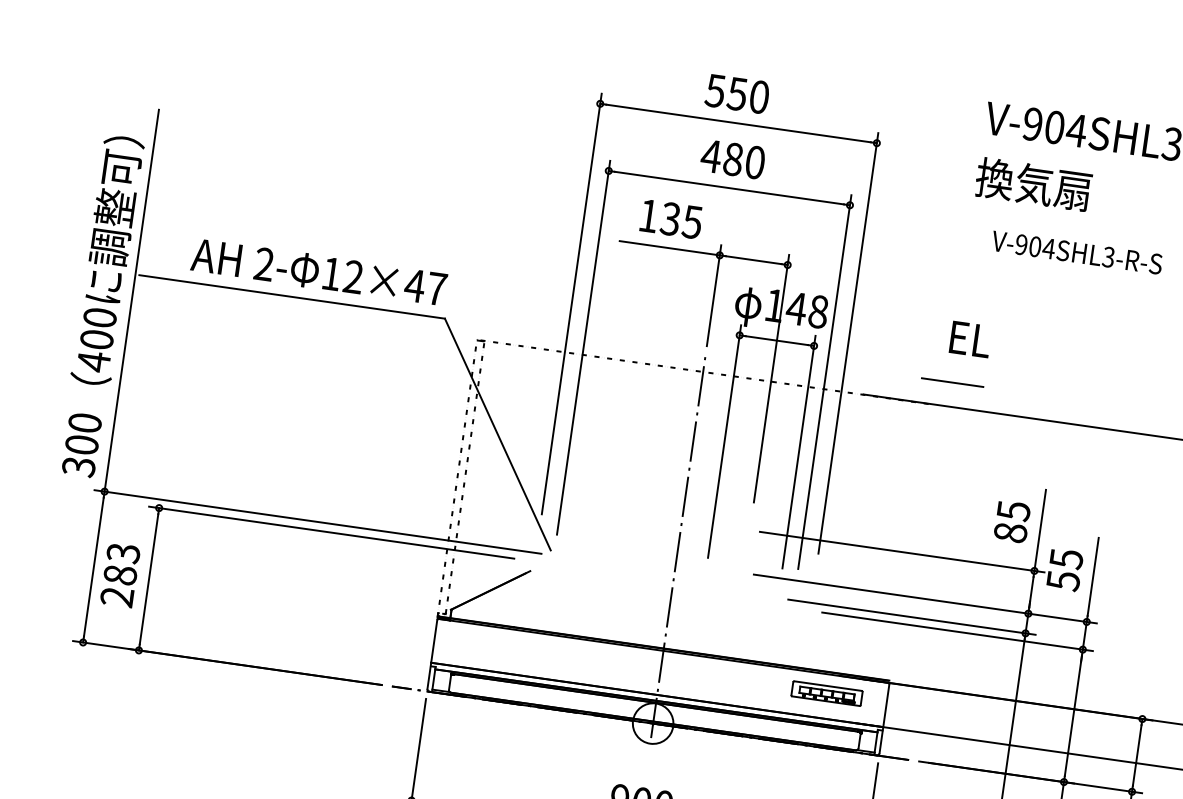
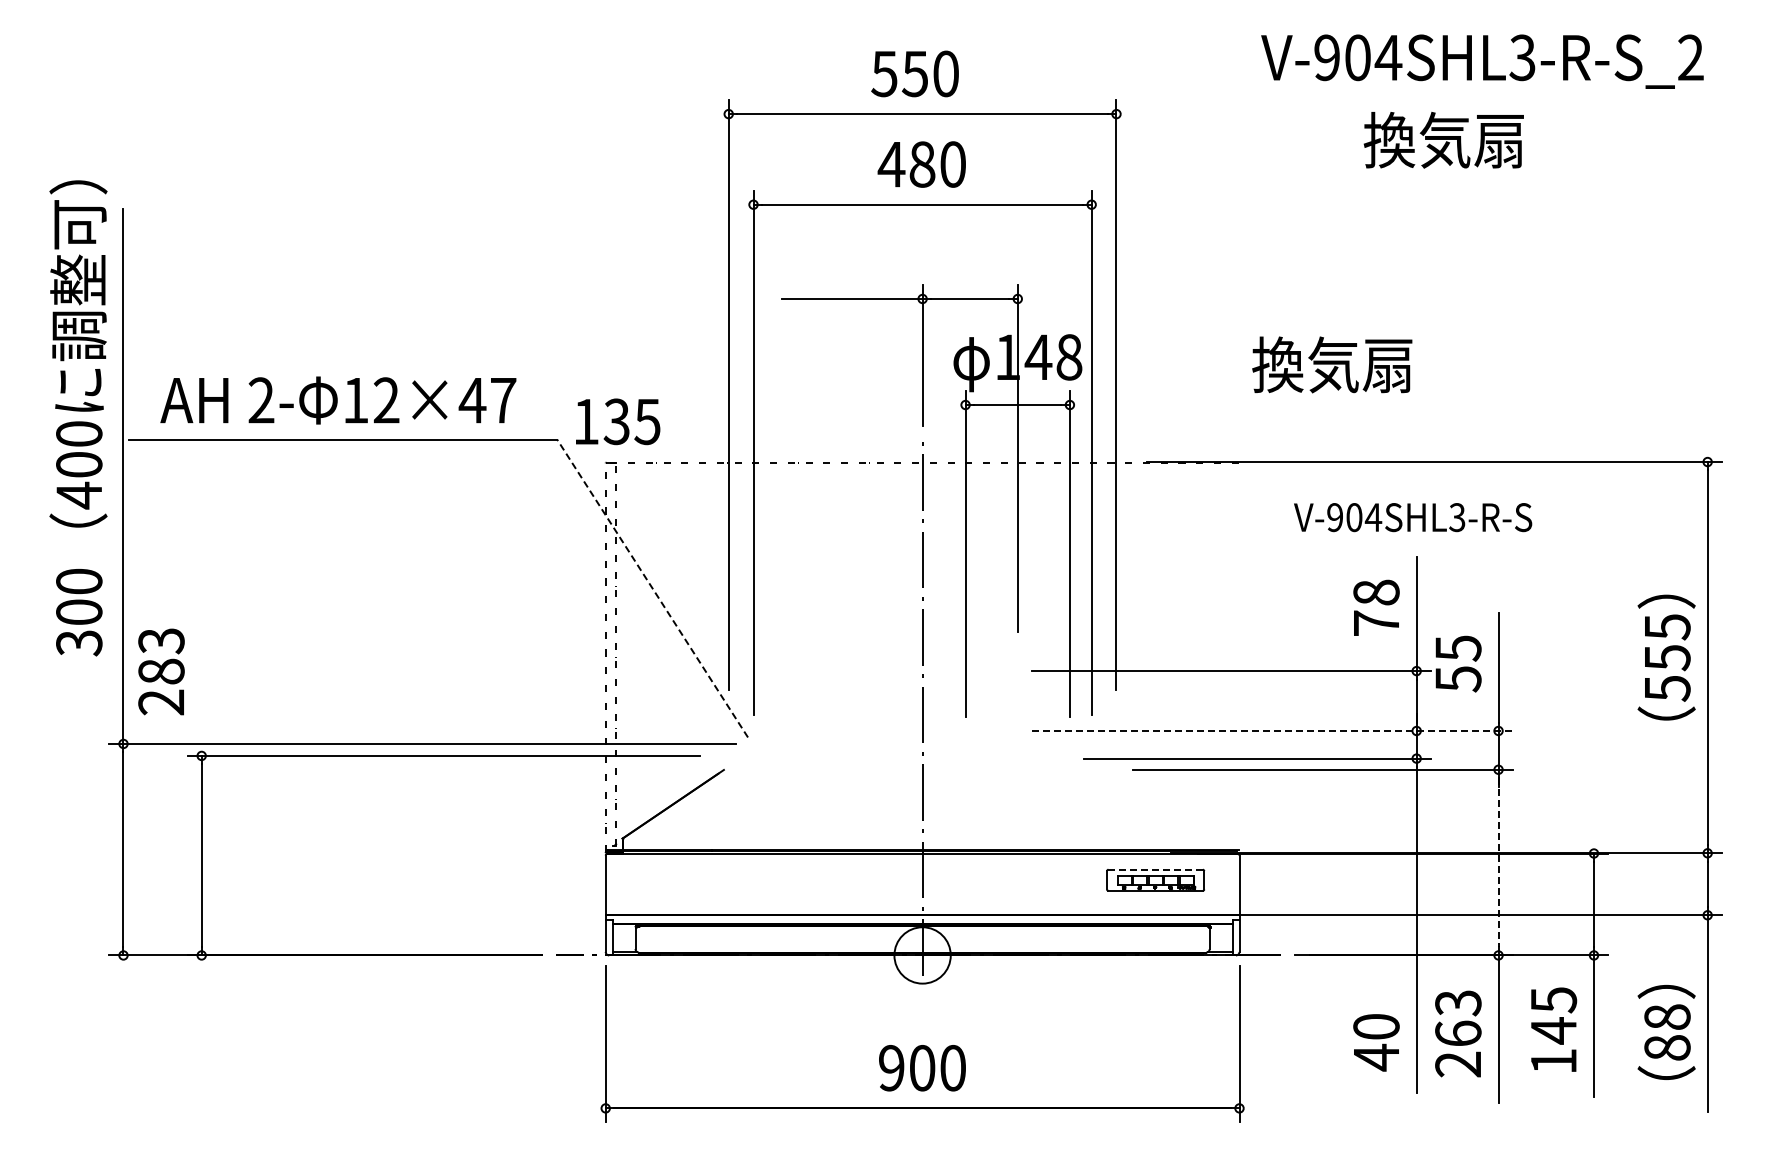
text: (1033, 184) -> (1443, 140), moved
text: (671, 219) -> (618, 421), moved
text: (1077, 252) -> (1413, 517), moved
text: (319, 272) -> (338, 400), moved
text: (101, 306) -> (78, 418), moved
text: (1005, 343) -> (1332, 364), EL -> 換気扇
line: (952, 382) -> (1267, 428), removed
line: (497, 434) -> (652, 588), solid -> dashed
text: (1012, 521) -> (1376, 607), 85 -> 78
text: (120, 575) -> (161, 671), moved
line: (925, 598) -> (1272, 730), solid -> dashed
line: (828, 685) -> (1155, 869), solid -> dashed
line: (1073, 716) -> (1498, 863), solid -> dashed

